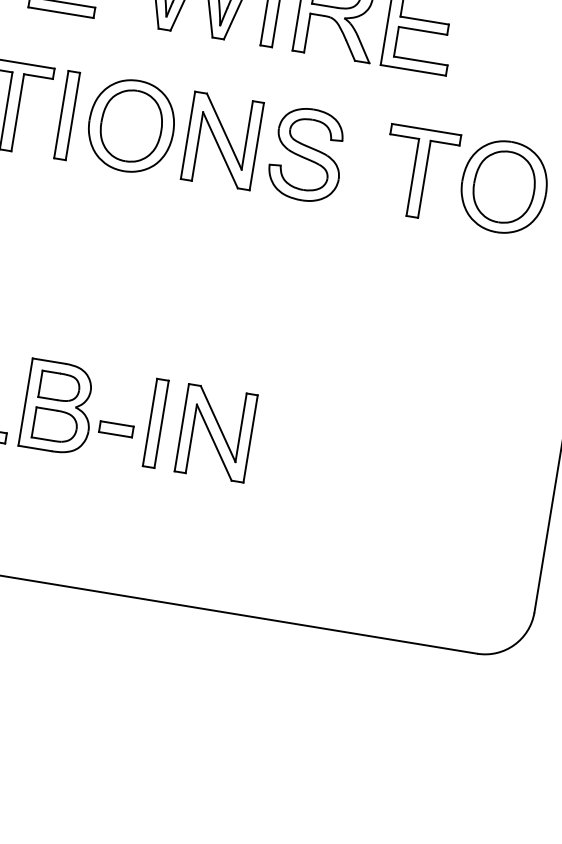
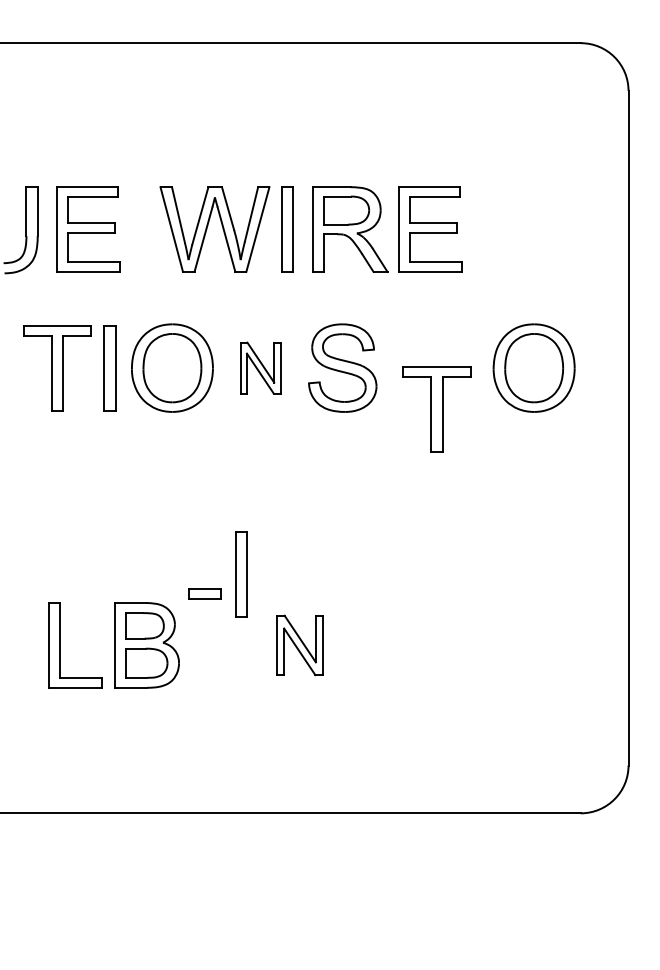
part: (222, 140) -> (260, 367), size x0.6
part: (419, 173) -> (436, 409), moved
part: (155, 423) -> (241, 574), moved
part: (115, 428) -> (204, 593), moved
part: (215, 433) -> (299, 645), size x0.7

